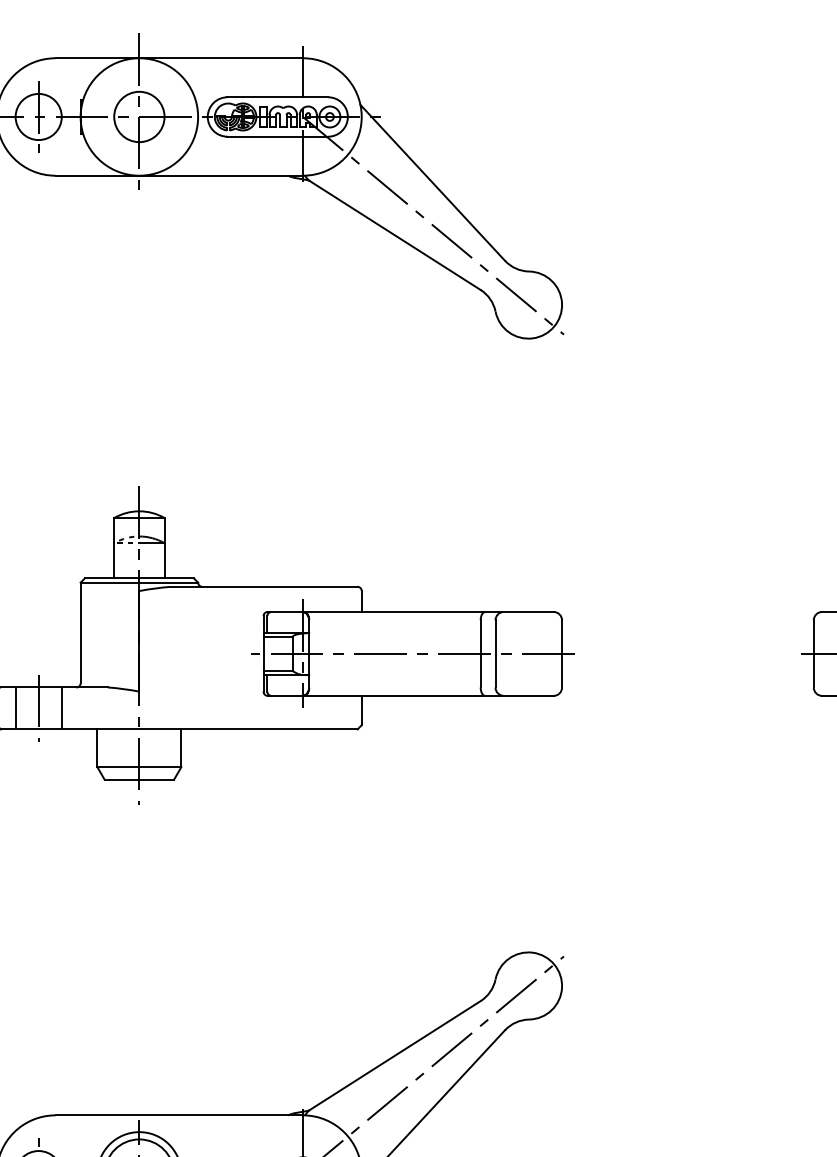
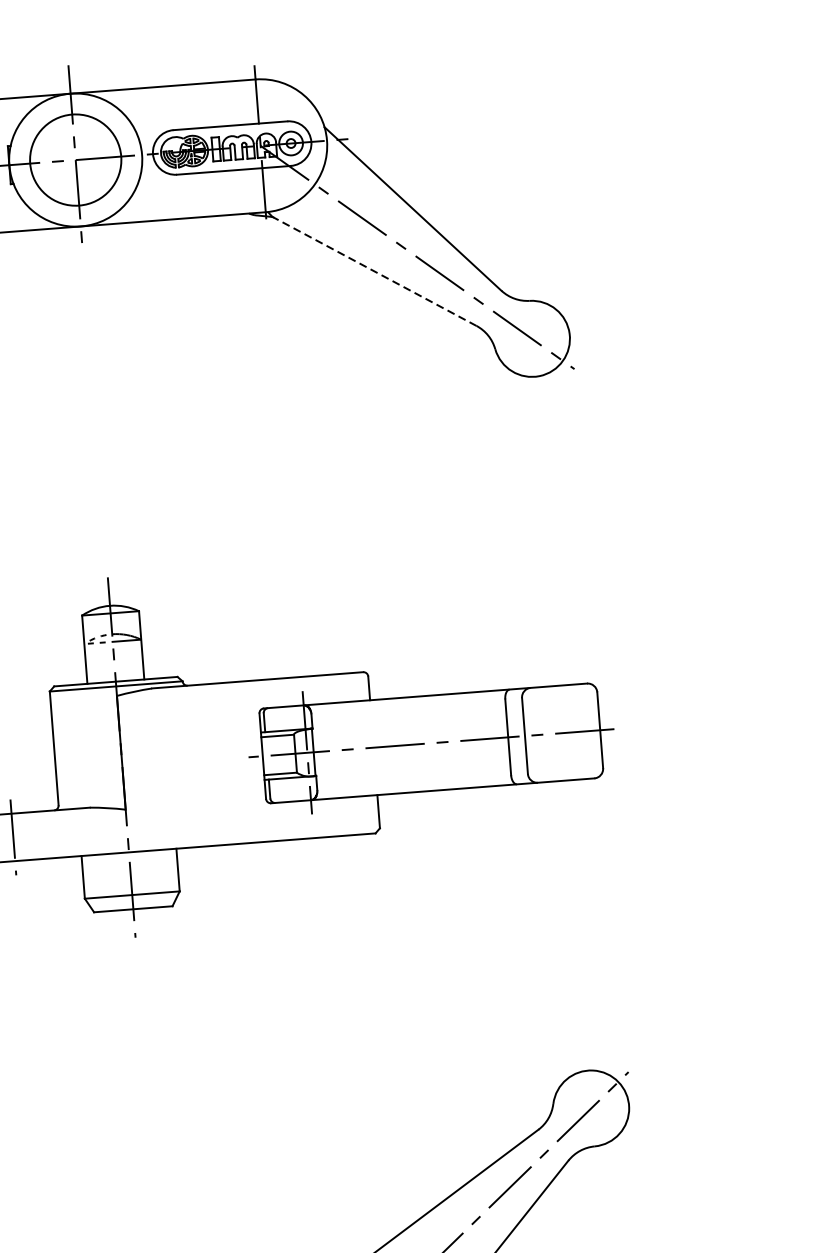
circle: (139, 116) -> (75, 159), size x1.6
line: (394, 235) -> (374, 271), solid -> dashed
line: (61, 708) -> (39, 835), removed

